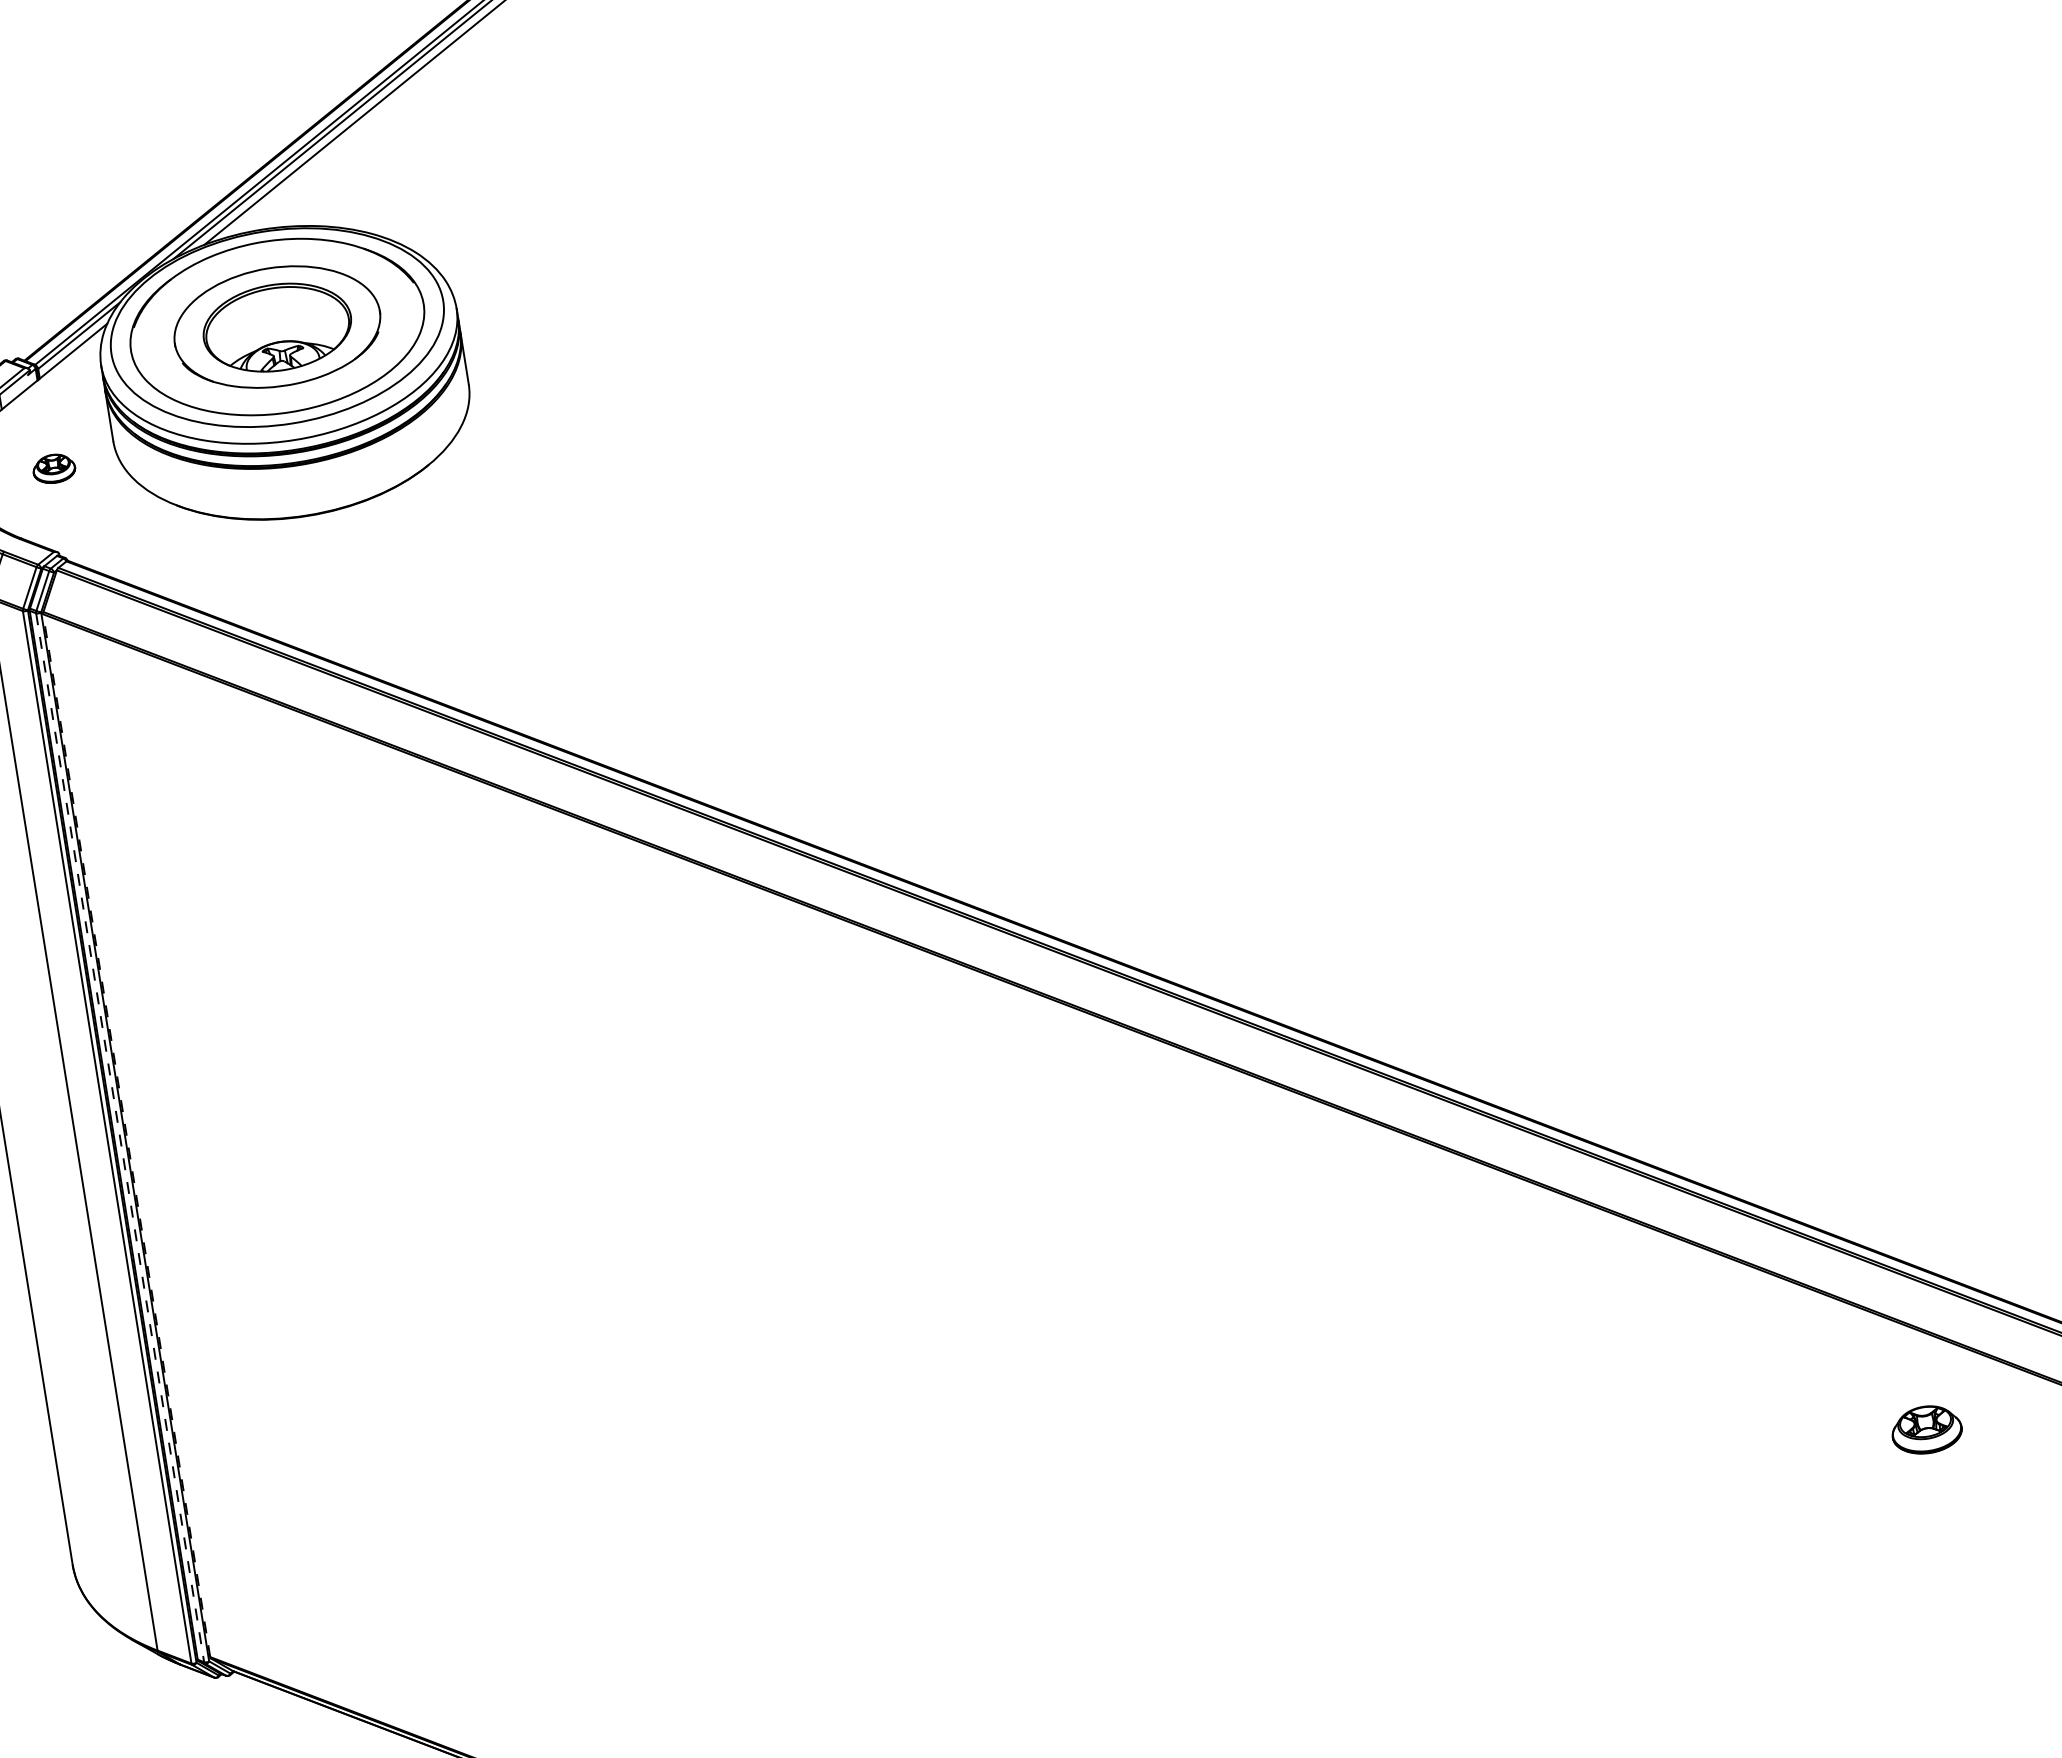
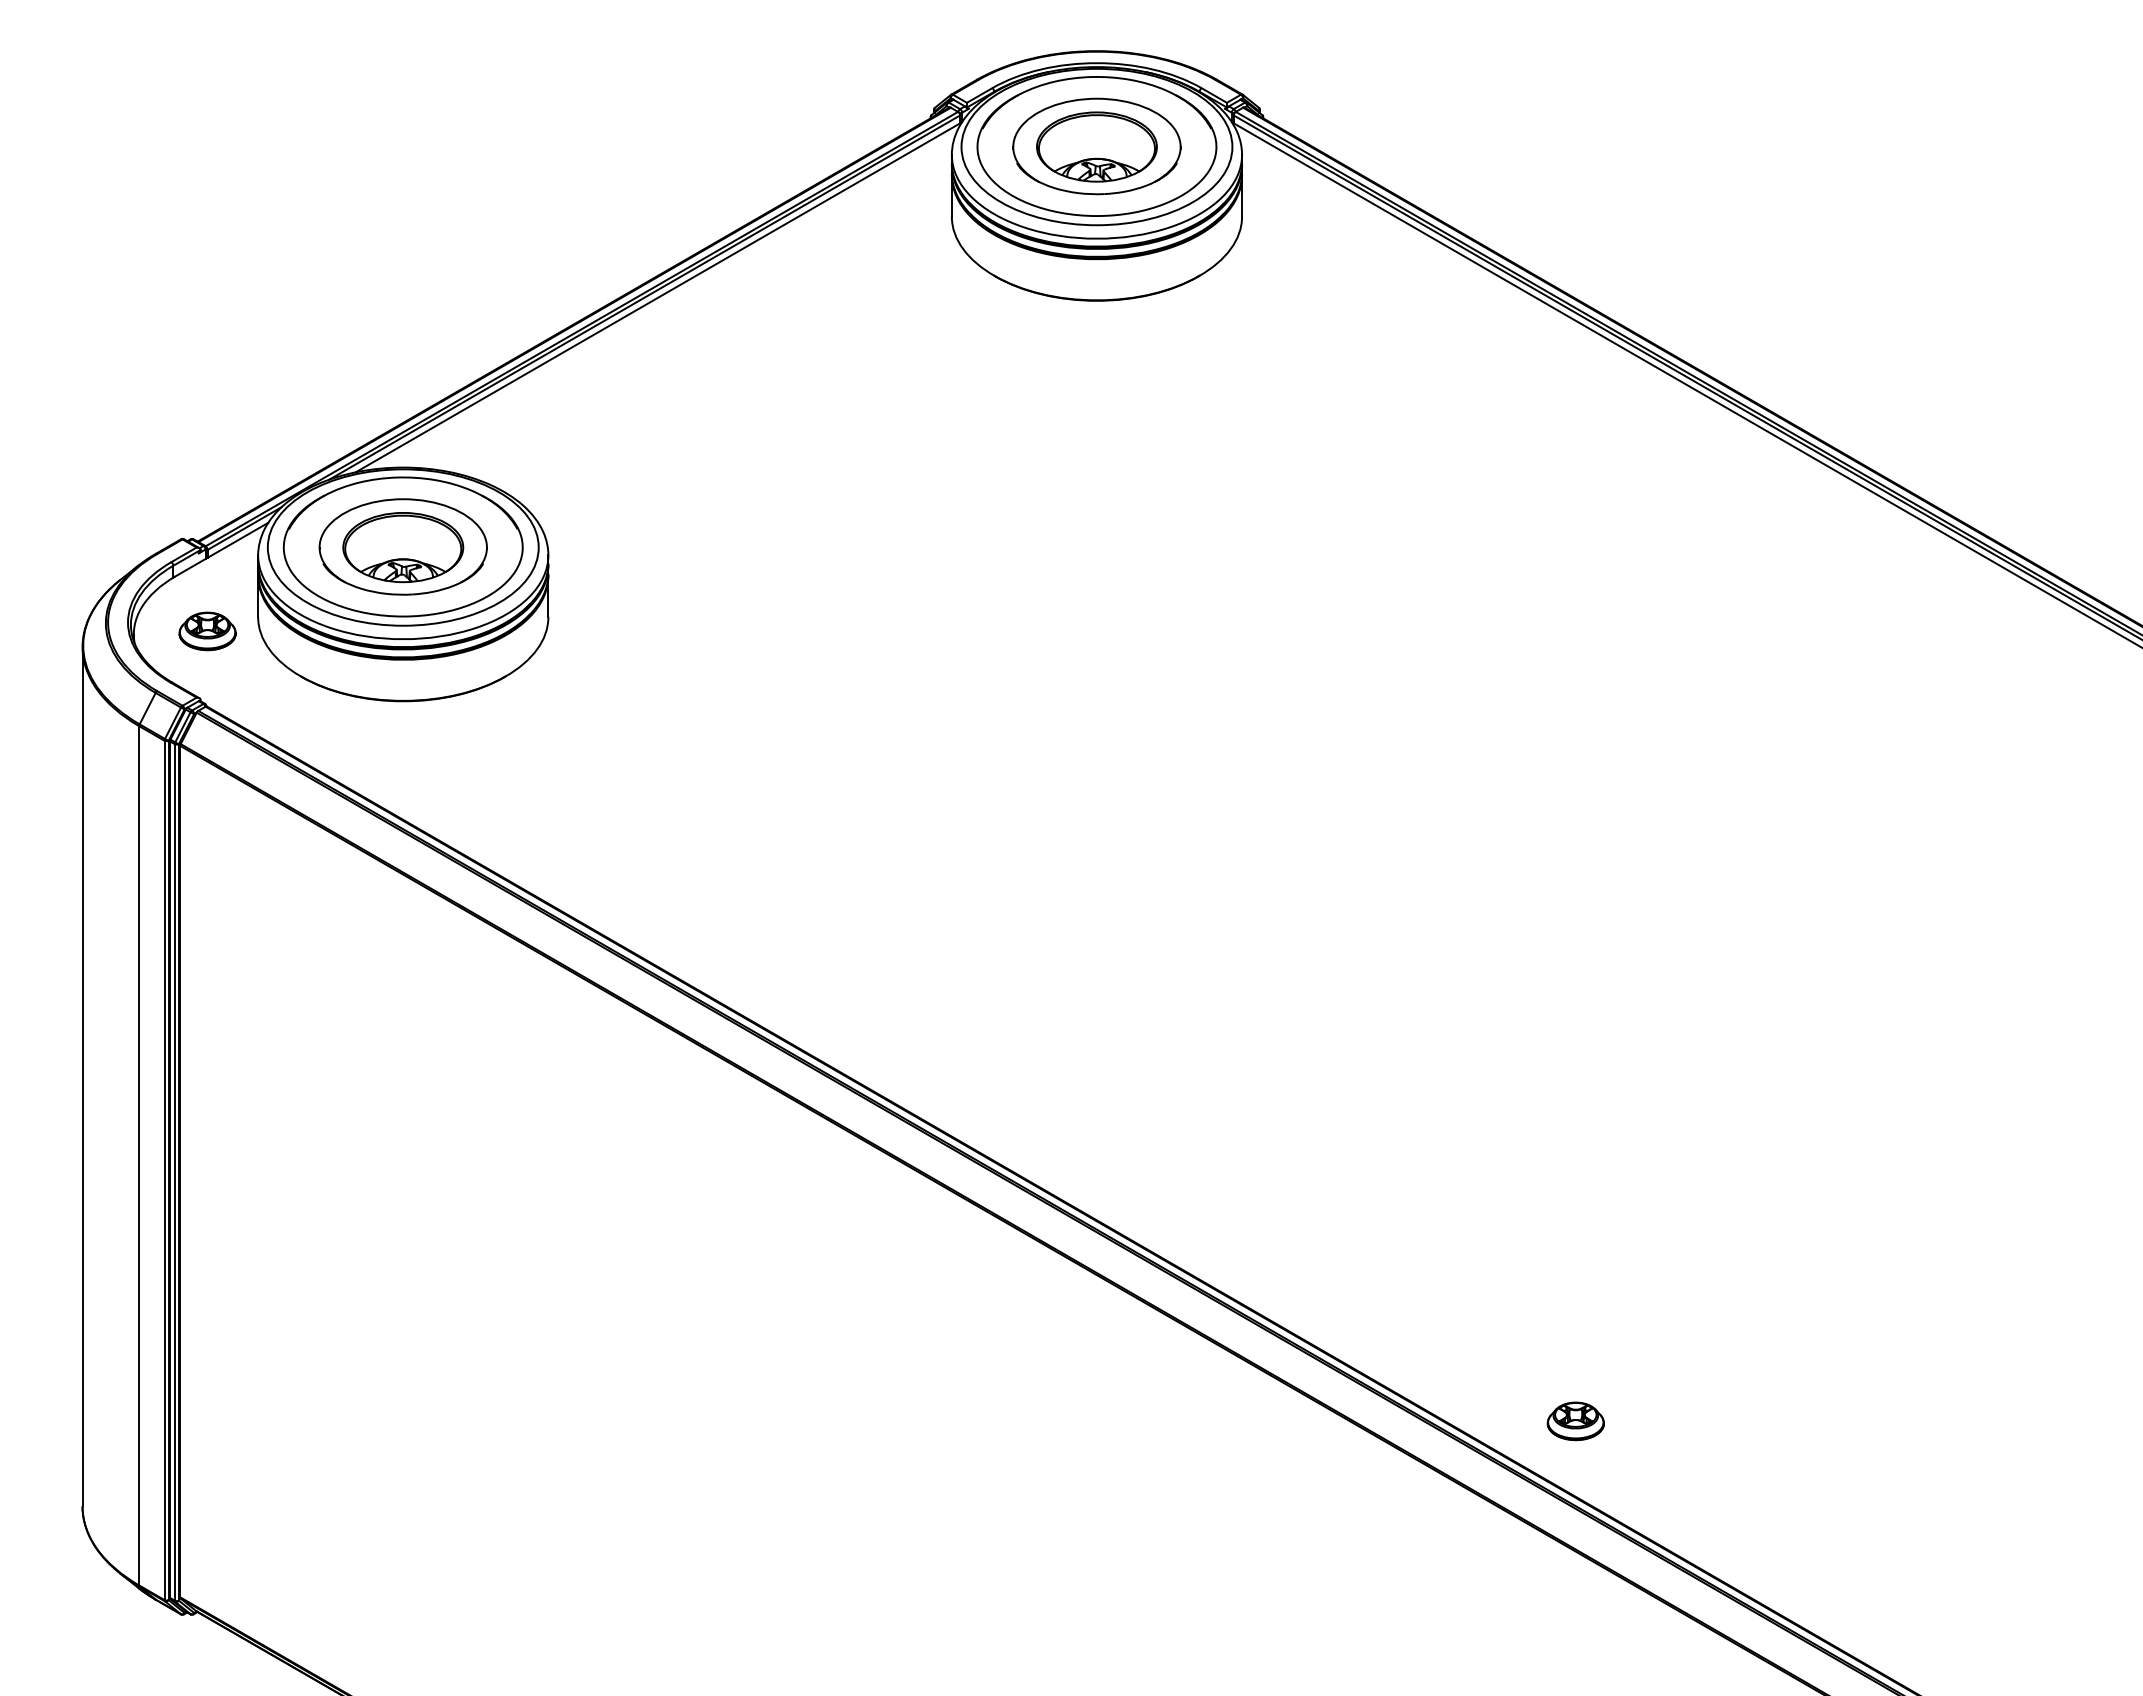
part: (54, 468) -> (207, 631), size x1.67
line: (126, 1135) -> (180, 1171), dashed -> solid
line: (119, 1137) -> (174, 1172), dashed -> solid
part: (1926, 1430) -> (1575, 1421), moved

